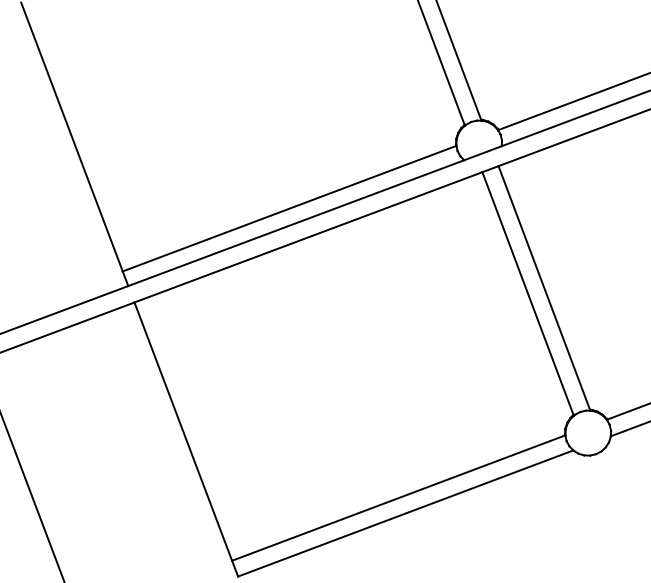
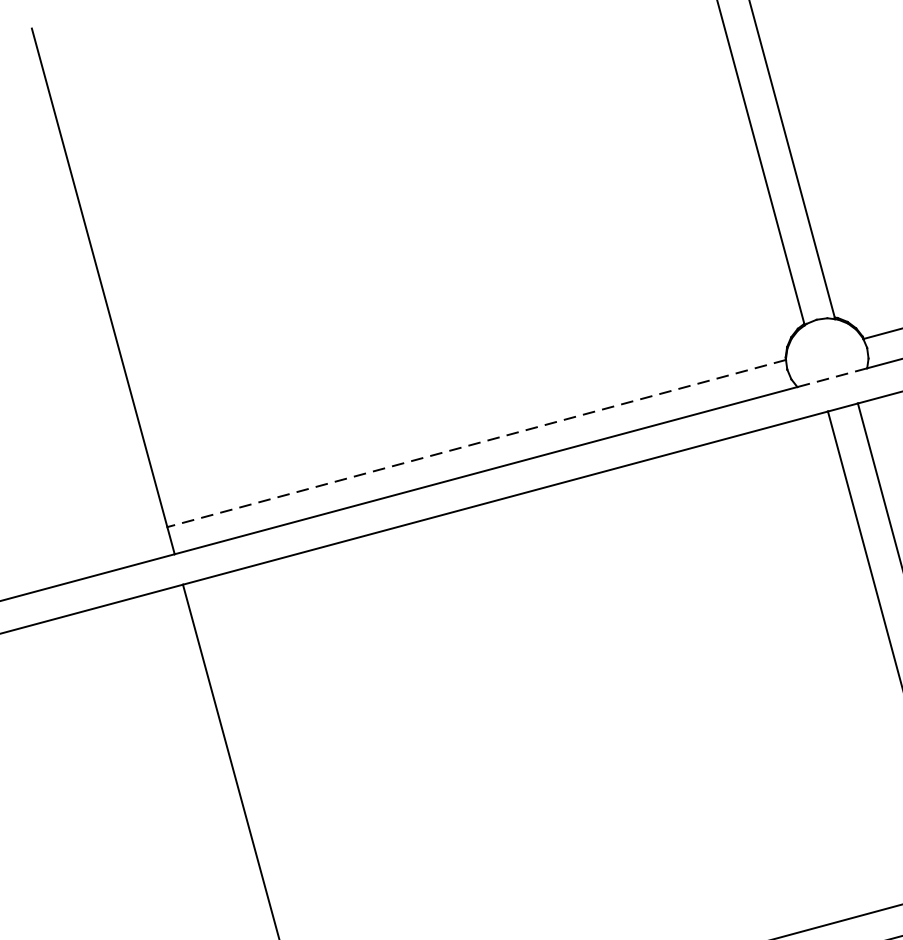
line: (482, 153) -> (831, 378), solid -> dashed
line: (289, 208) -> (476, 443), solid -> dashed

